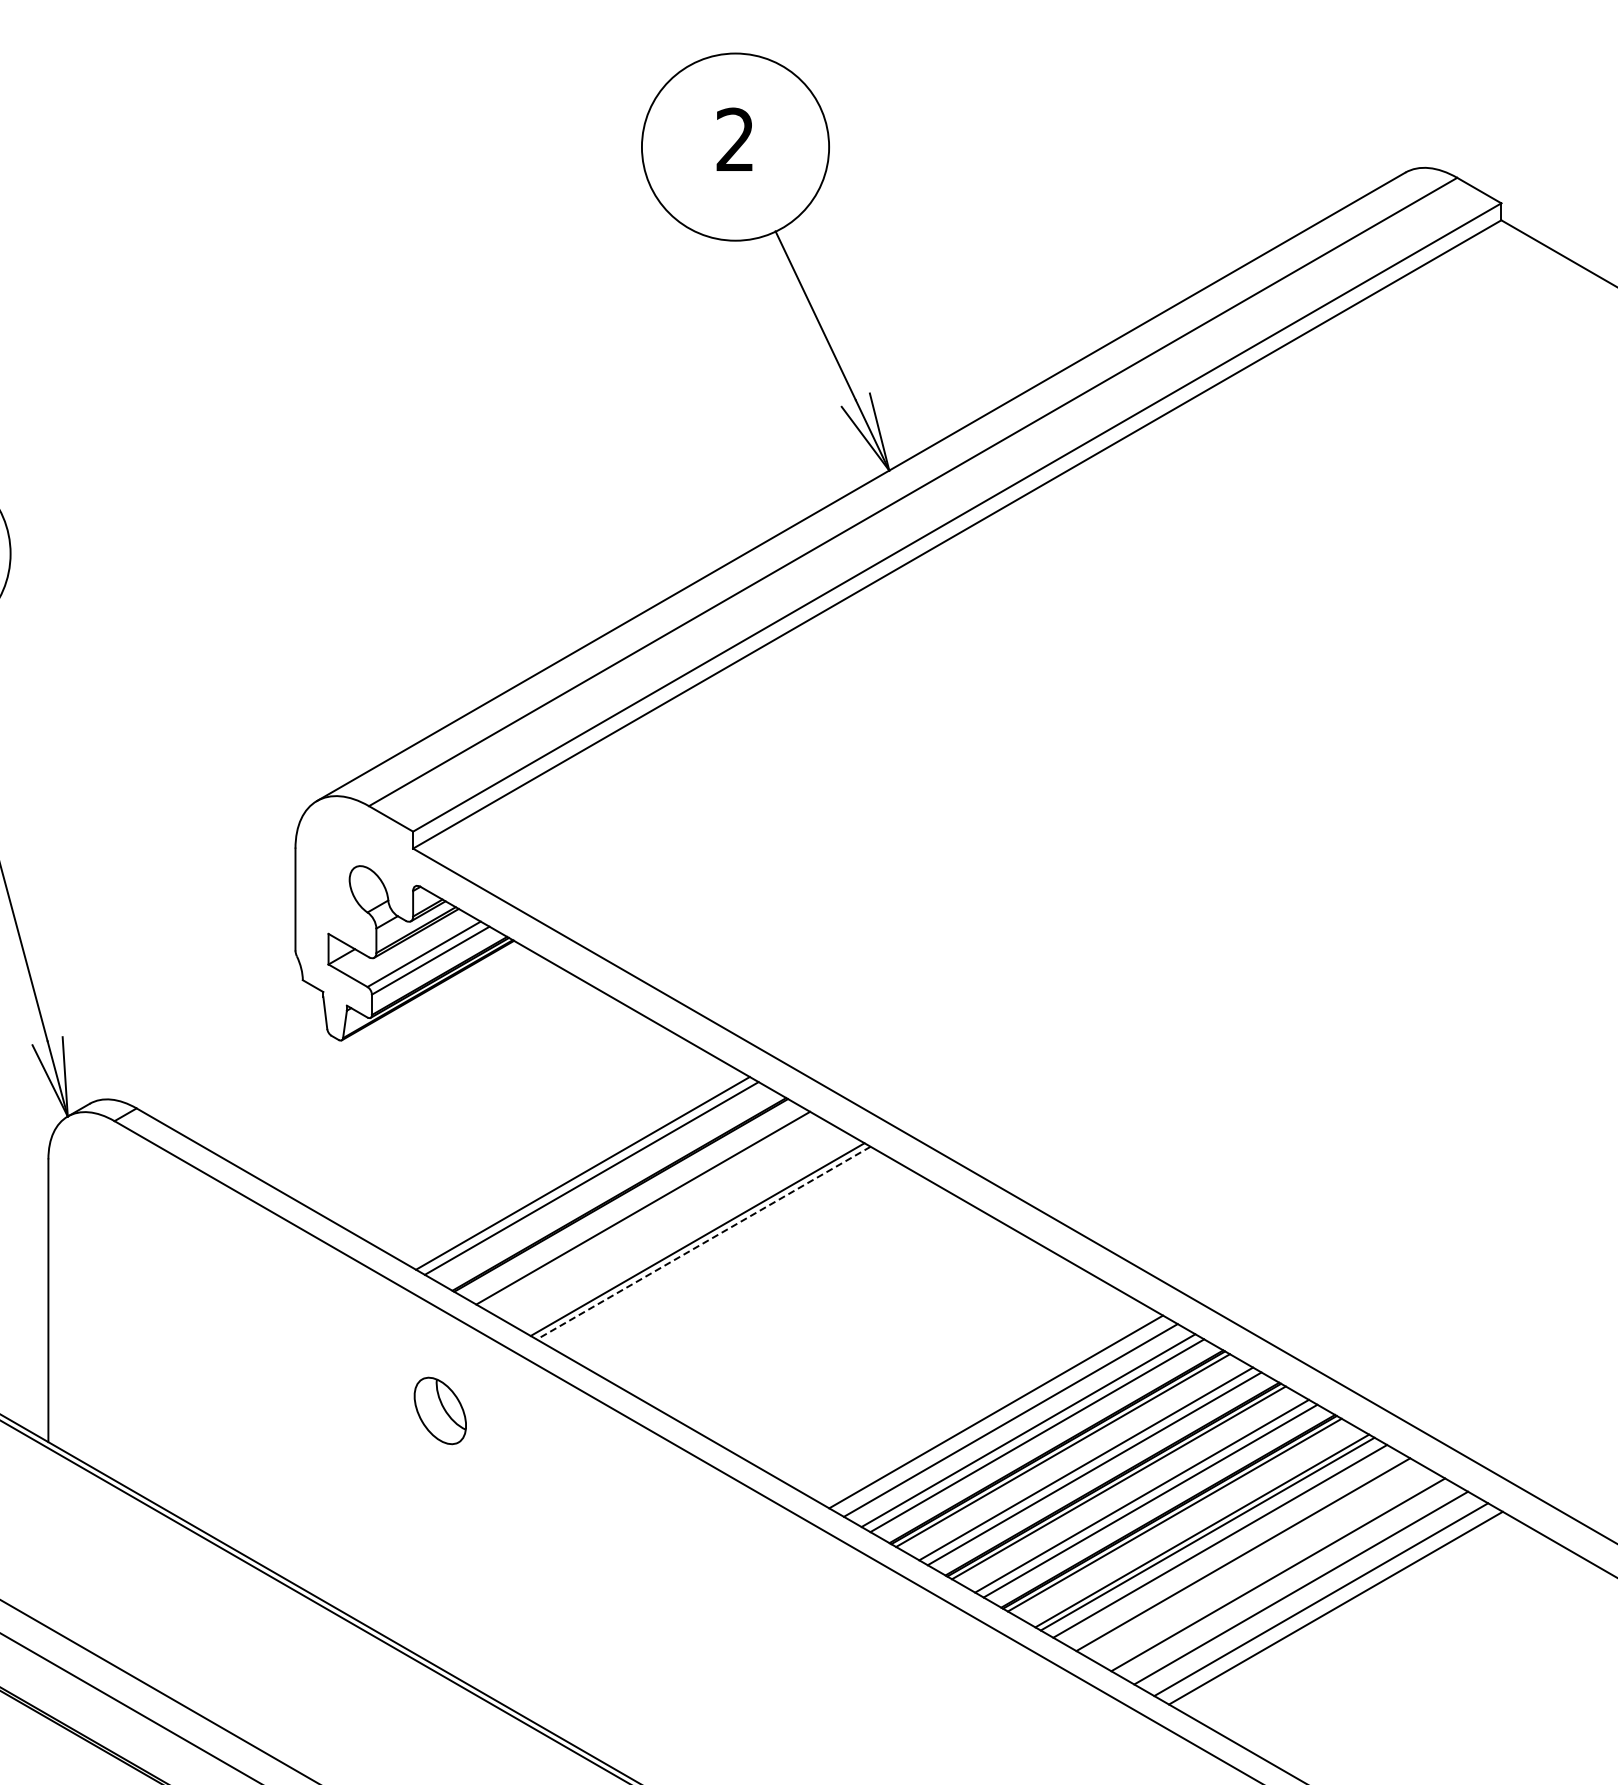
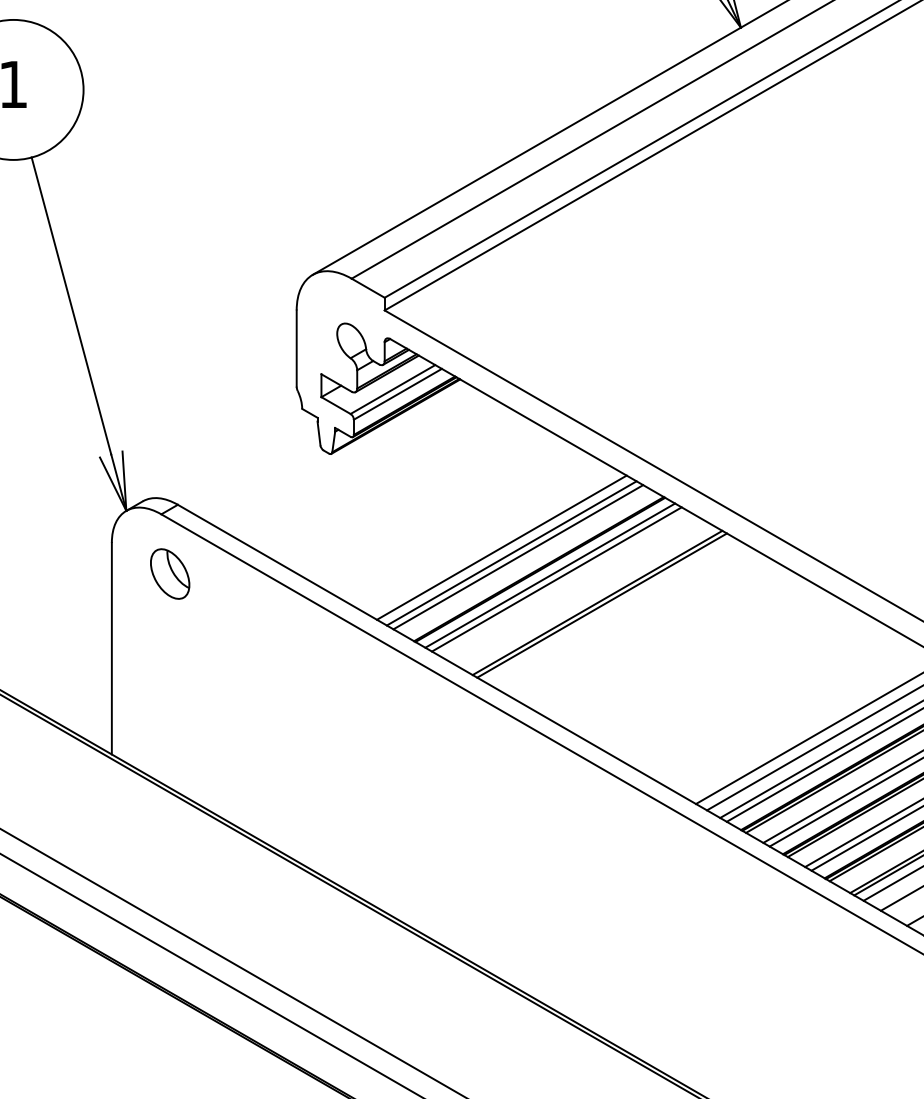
line: (569, 1165) -> (501, 547), added
line: (634, 1202) -> (550, 575), added
line: (703, 1243) -> (601, 605), dashed -> solid
part: (439, 1410) -> (169, 573), moved

